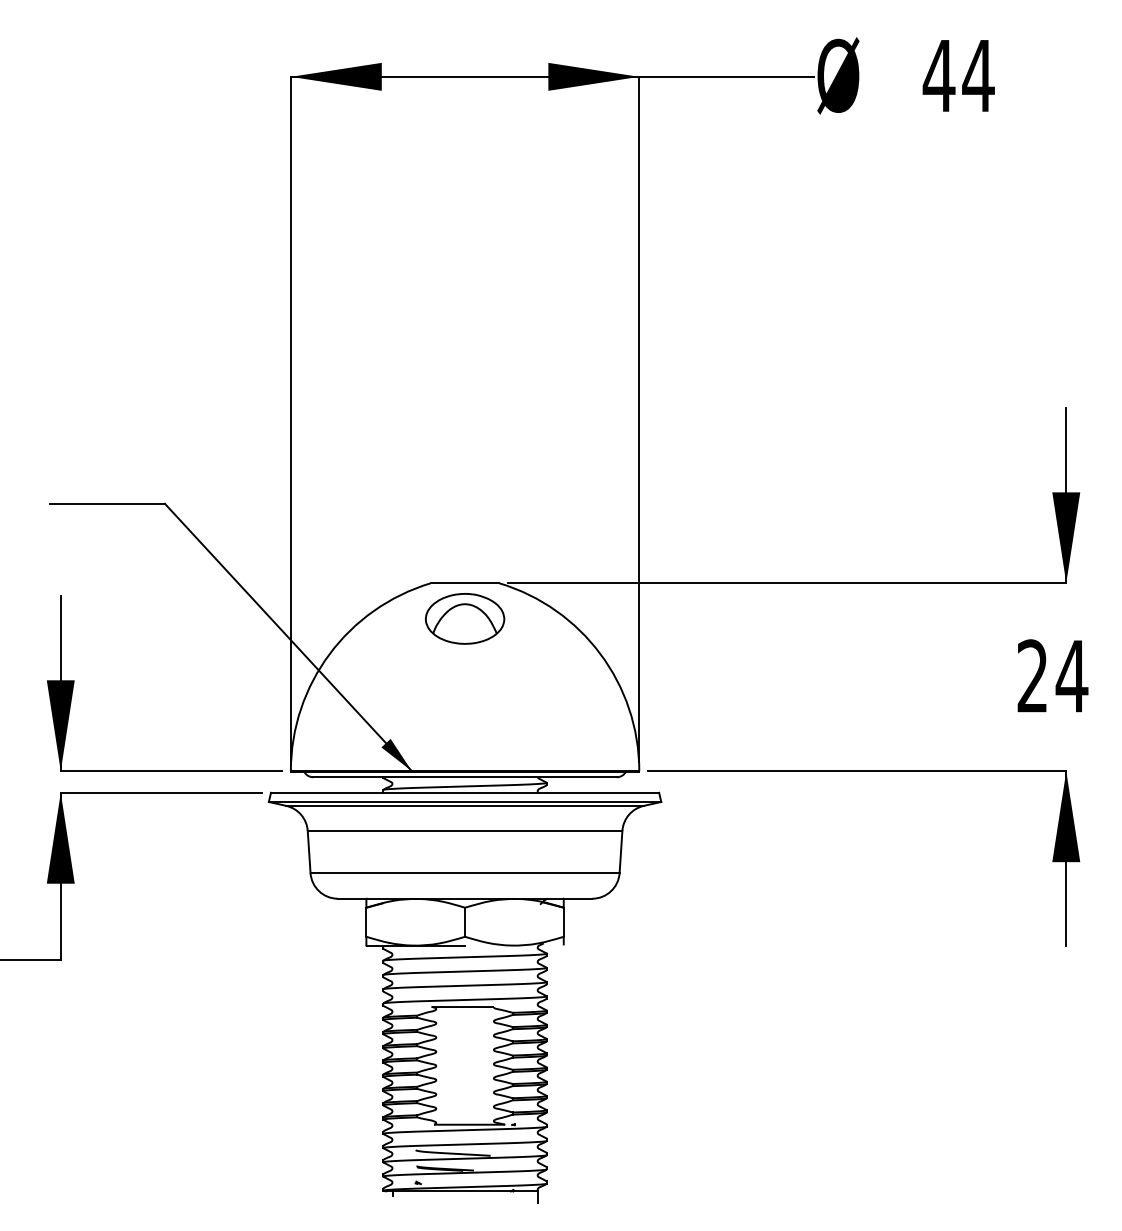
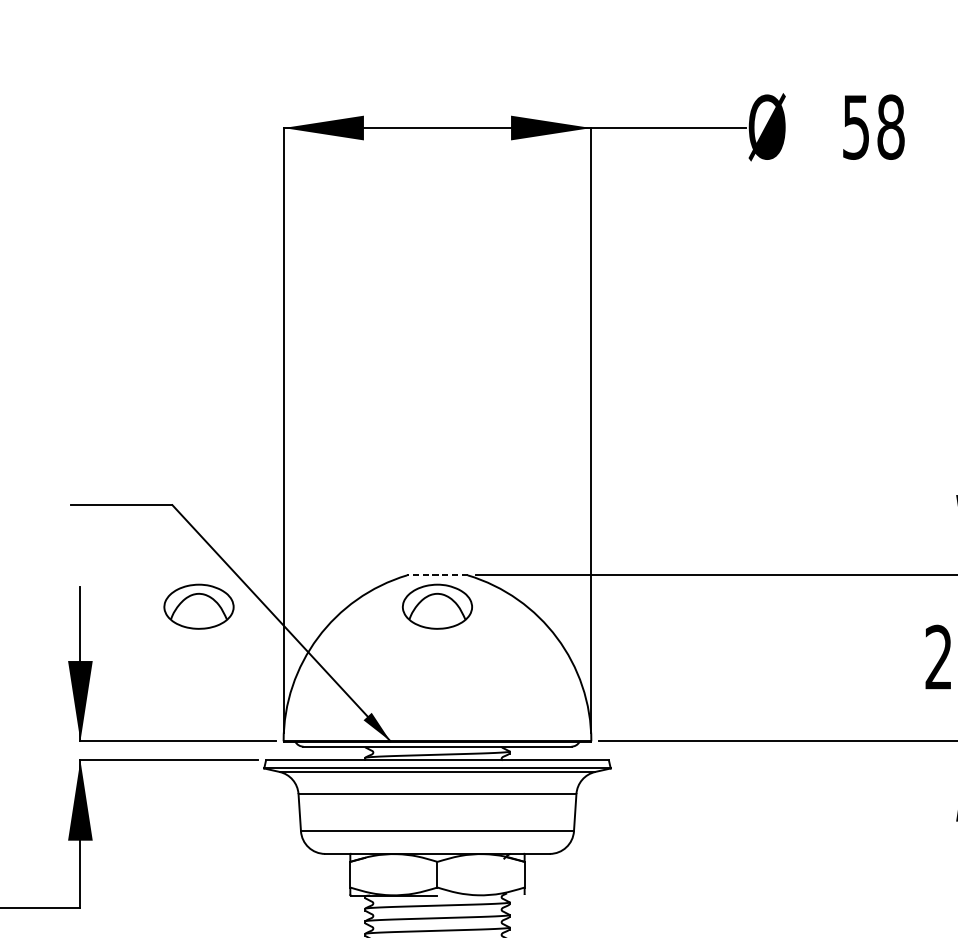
text: (958, 75) -> (873, 126), 44 -> 58
line: (464, 583) -> (436, 575), solid -> dashed
part: (195, 618) -> (199, 606), added

